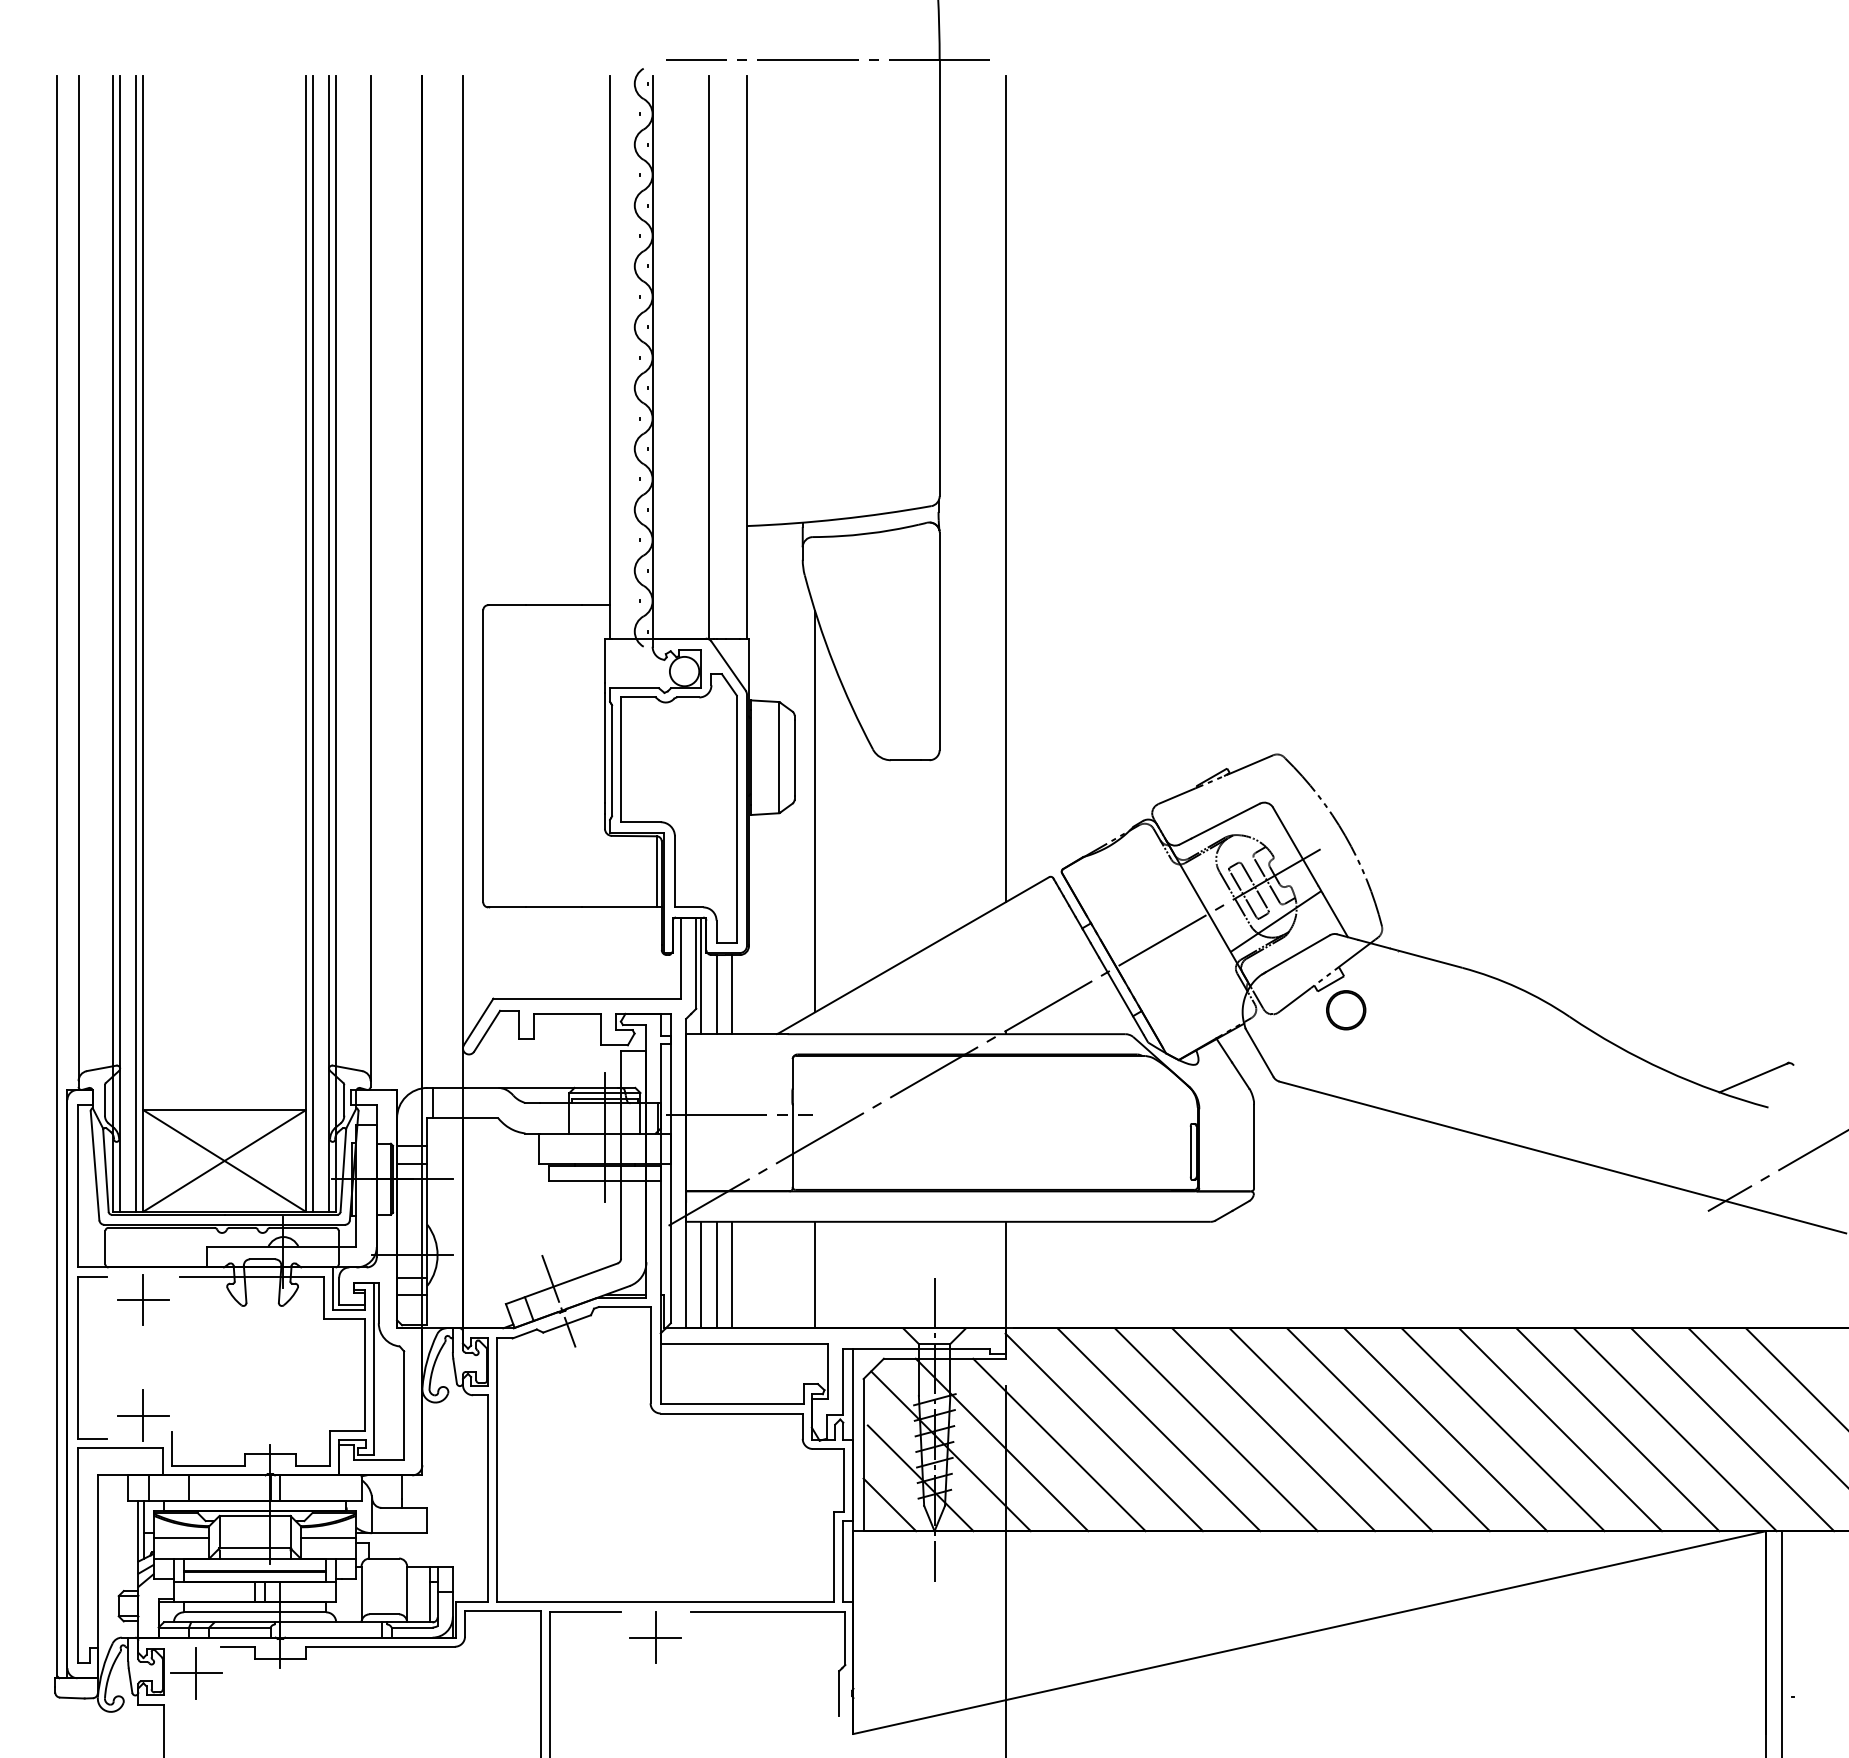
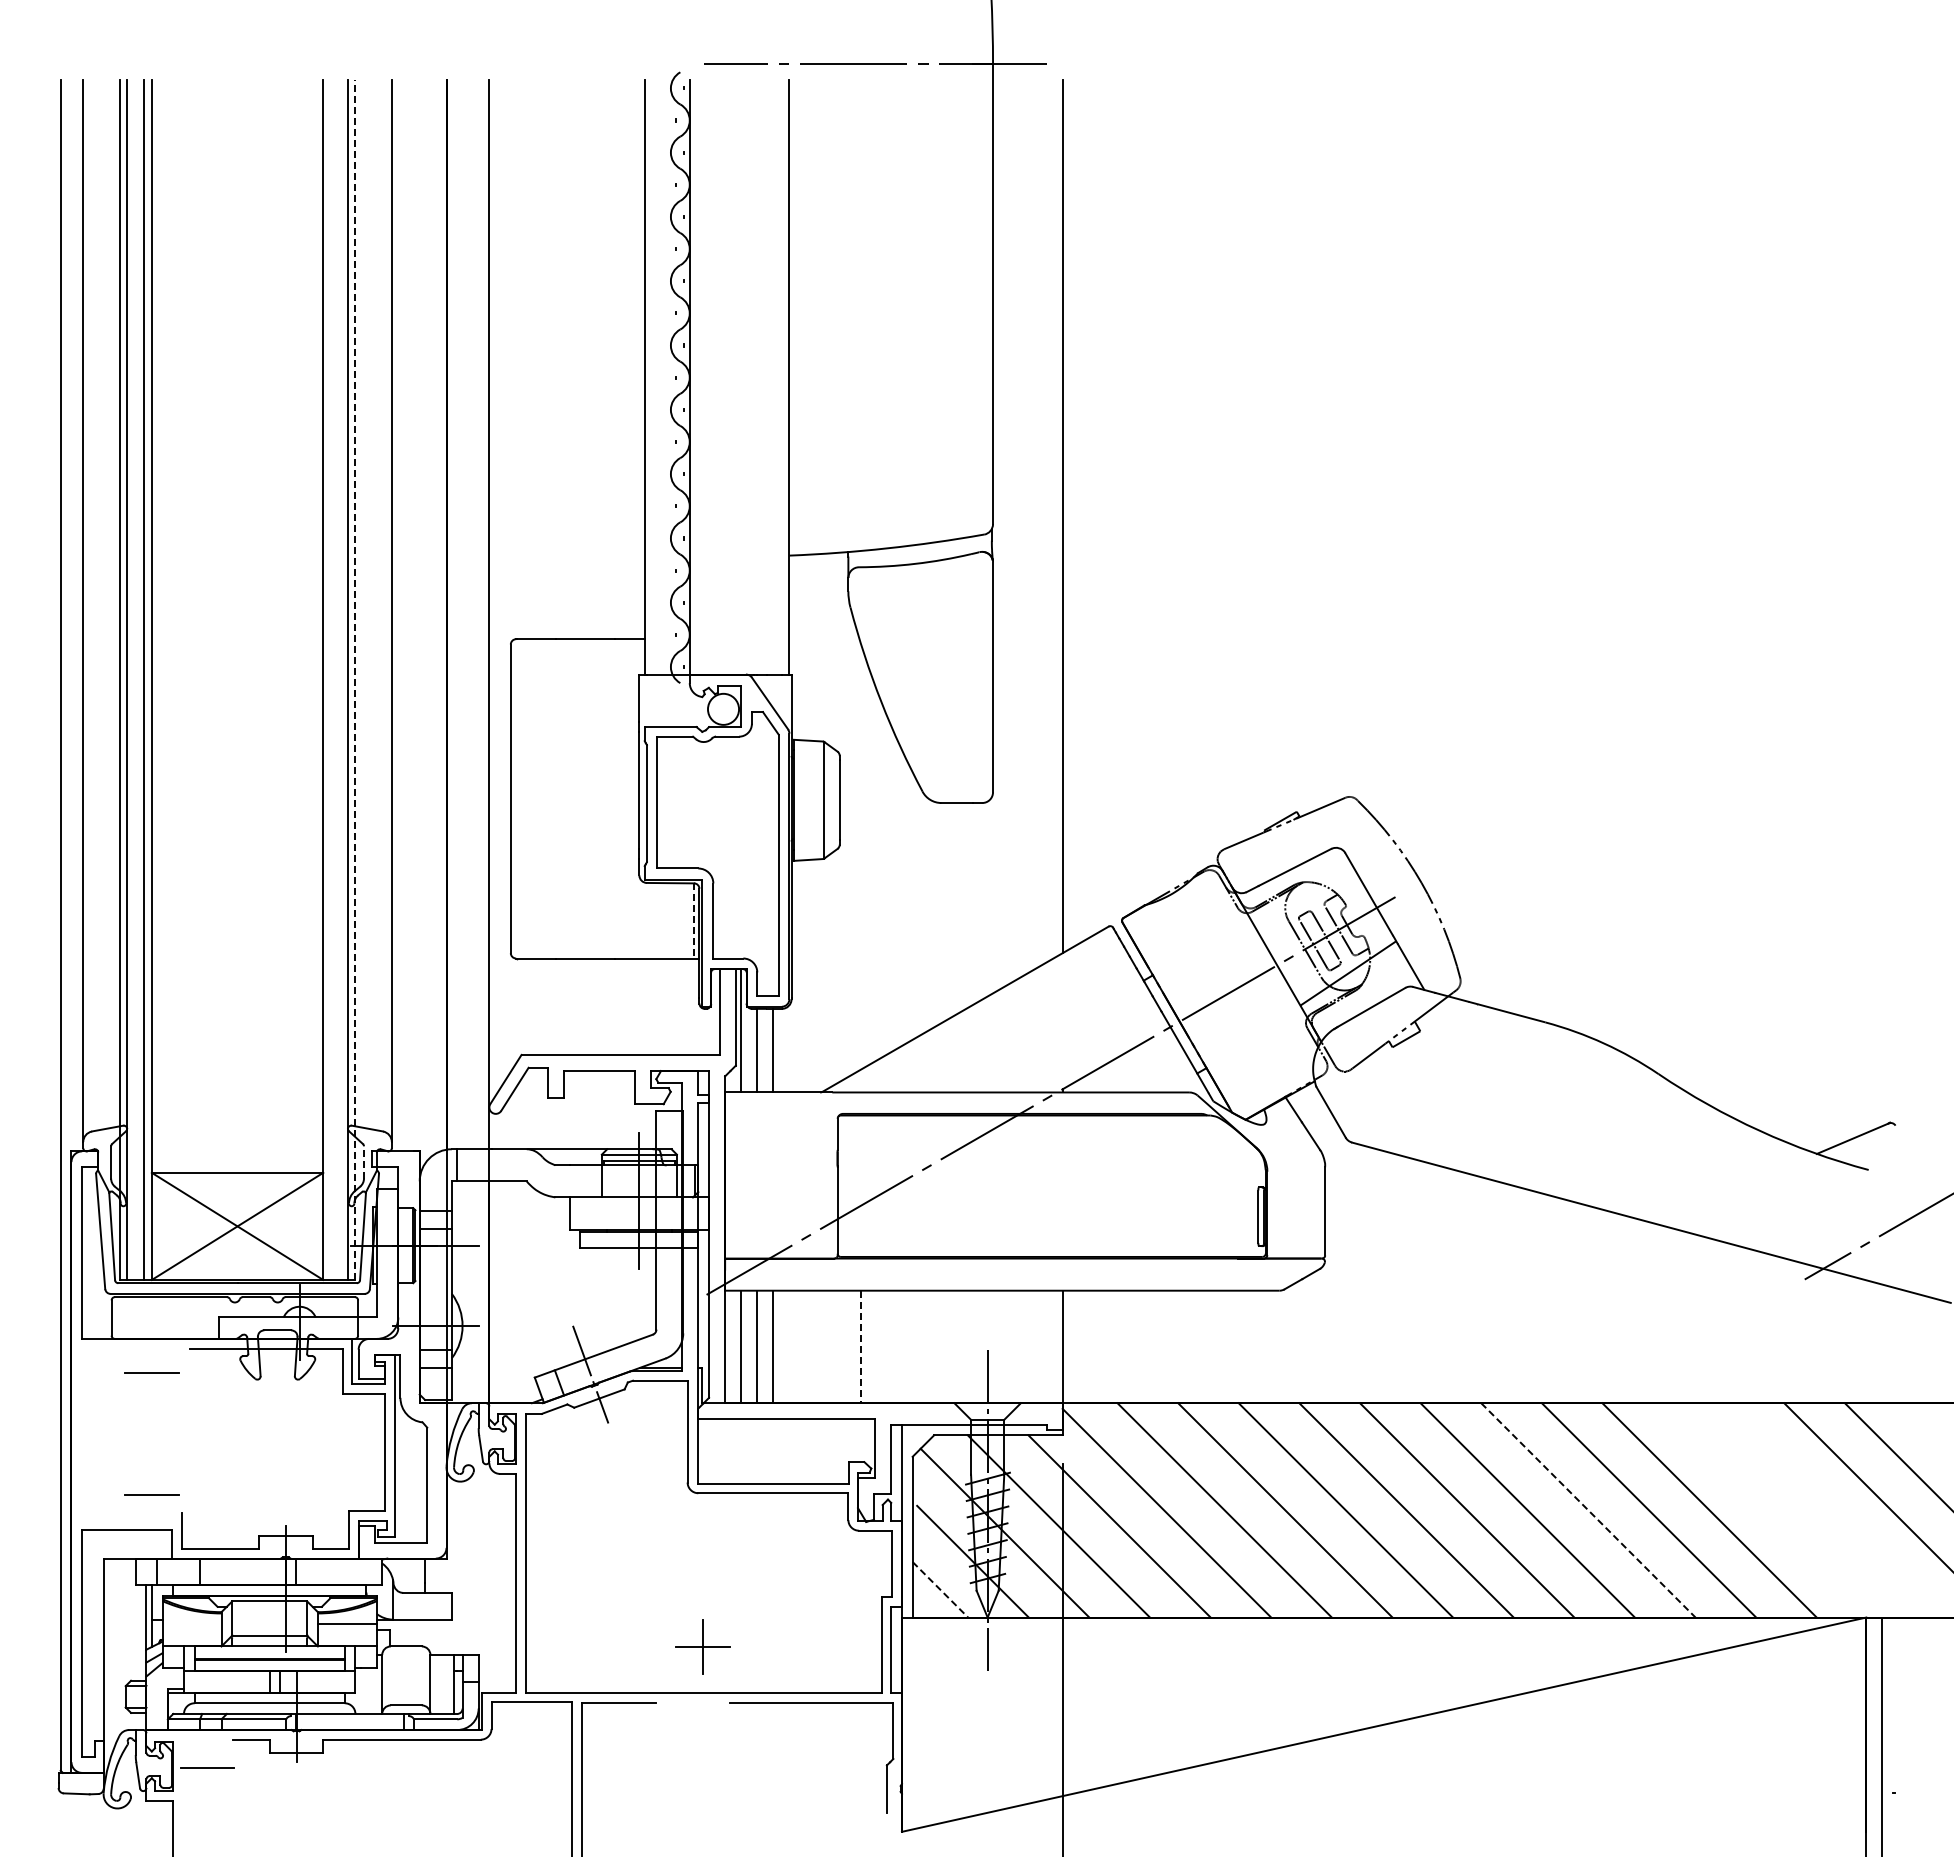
line: (709, 356) -> (749, 376), removed
line: (312, 643) -> (330, 679), removed
line: (336, 643) -> (355, 679), solid -> dashed
line: (815, 810) -> (861, 856), removed
line: (657, 871) -> (694, 920), solid -> dashed
part: (1346, 1009) -> (1422, 1066), removed
line: (344, 1099) -> (364, 1161), solid -> dashed
line: (739, 1115) -> (781, 1178), removed
line: (815, 1275) -> (861, 1347), solid -> dashed
line: (143, 1300) -> (151, 1373), removed
part: (77, 1357) -> (82, 1434), removed
line: (143, 1415) -> (151, 1495), removed
line: (1503, 1429) -> (1588, 1510), solid -> dashed
line: (1675, 1429) -> (1770, 1510), removed
line: (1732, 1429) -> (1830, 1510), removed
line: (889, 1505) -> (940, 1590), solid -> dashed
line: (181, 1537) -> (191, 1624), removed
part: (655, 1637) -> (702, 1646), moved
line: (196, 1673) -> (207, 1767), removed

